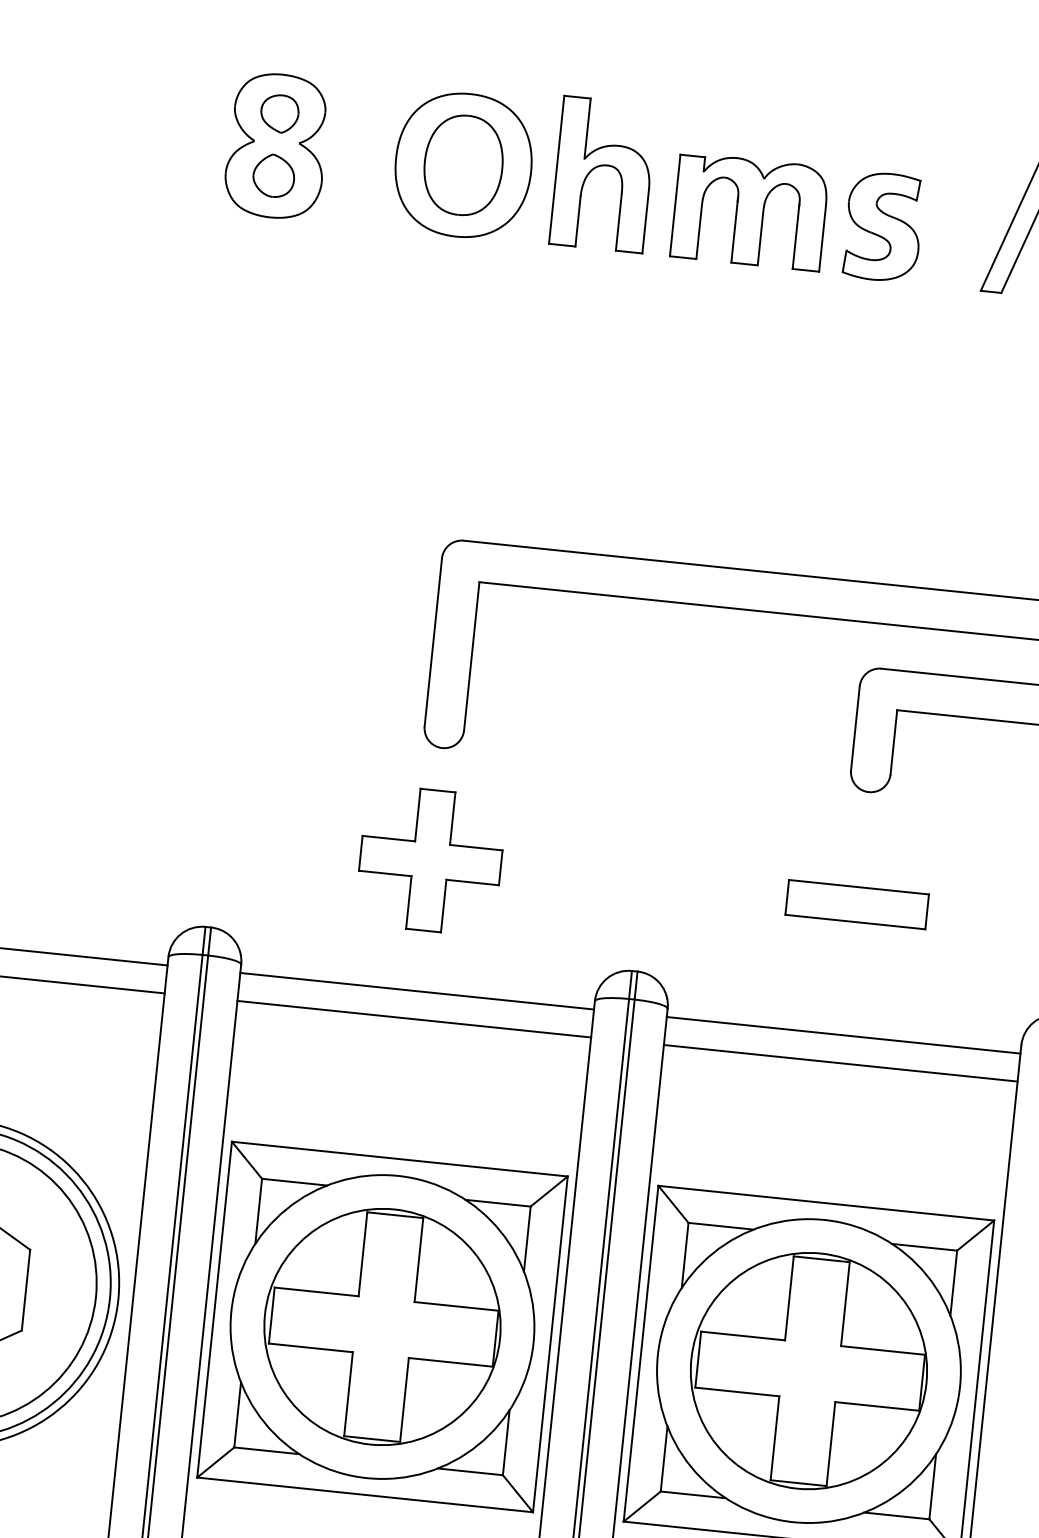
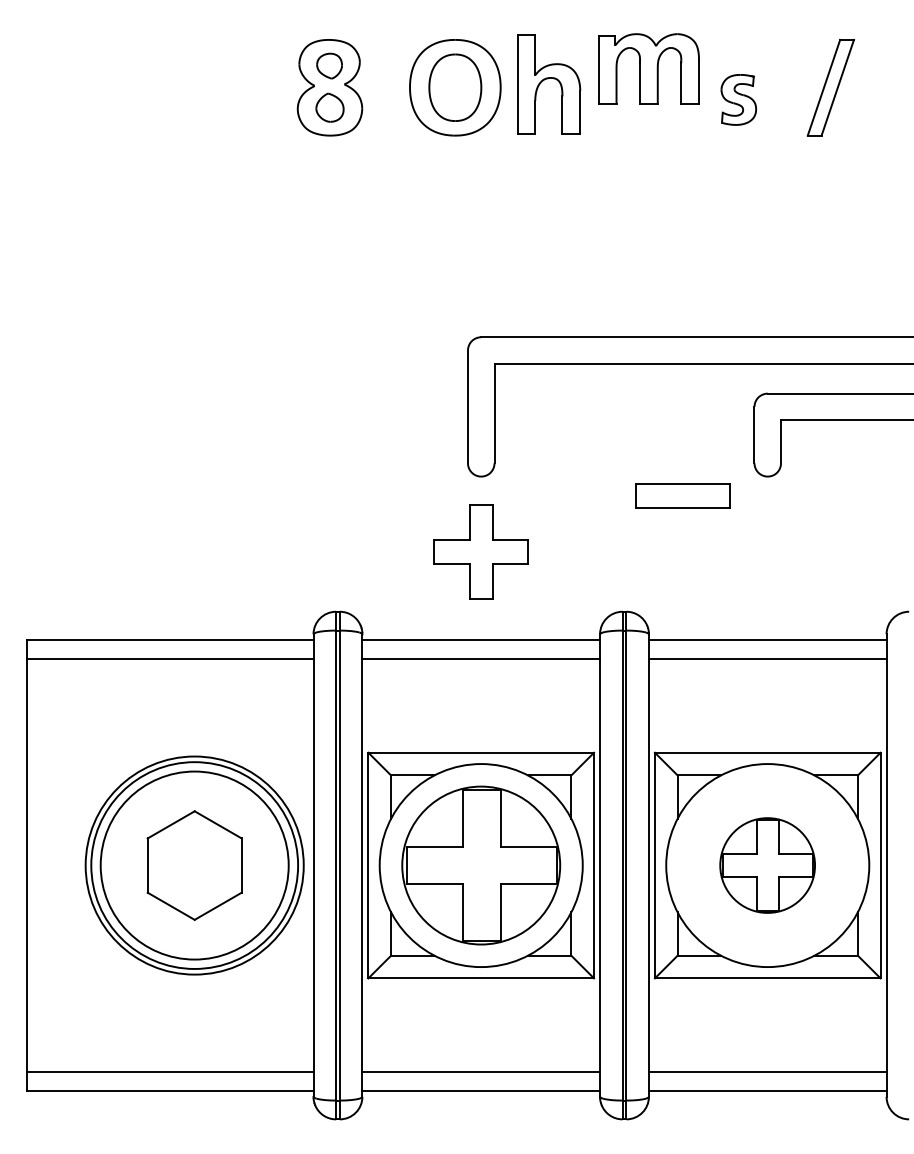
part: (749, 211) -> (648, 68), moved
part: (883, 226) -> (738, 99), size x0.7
part: (856, 903) -> (682, 495), moved
part: (808, 1370) -> (767, 865), size x0.6

